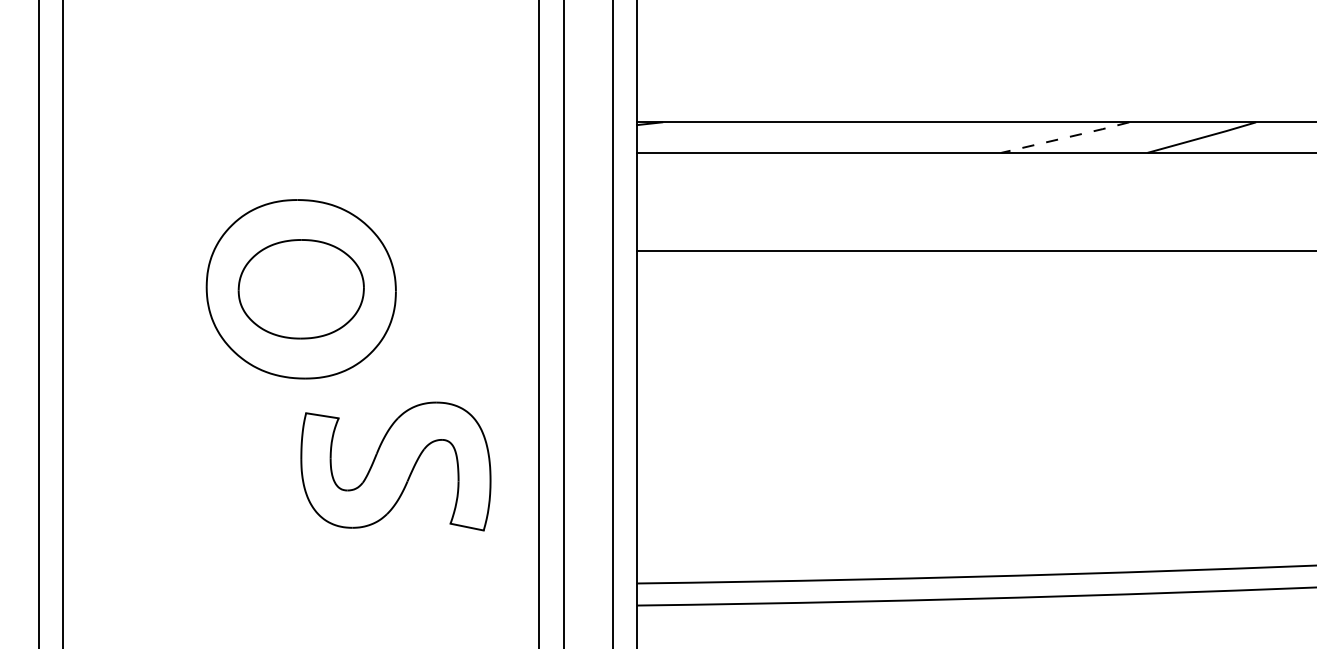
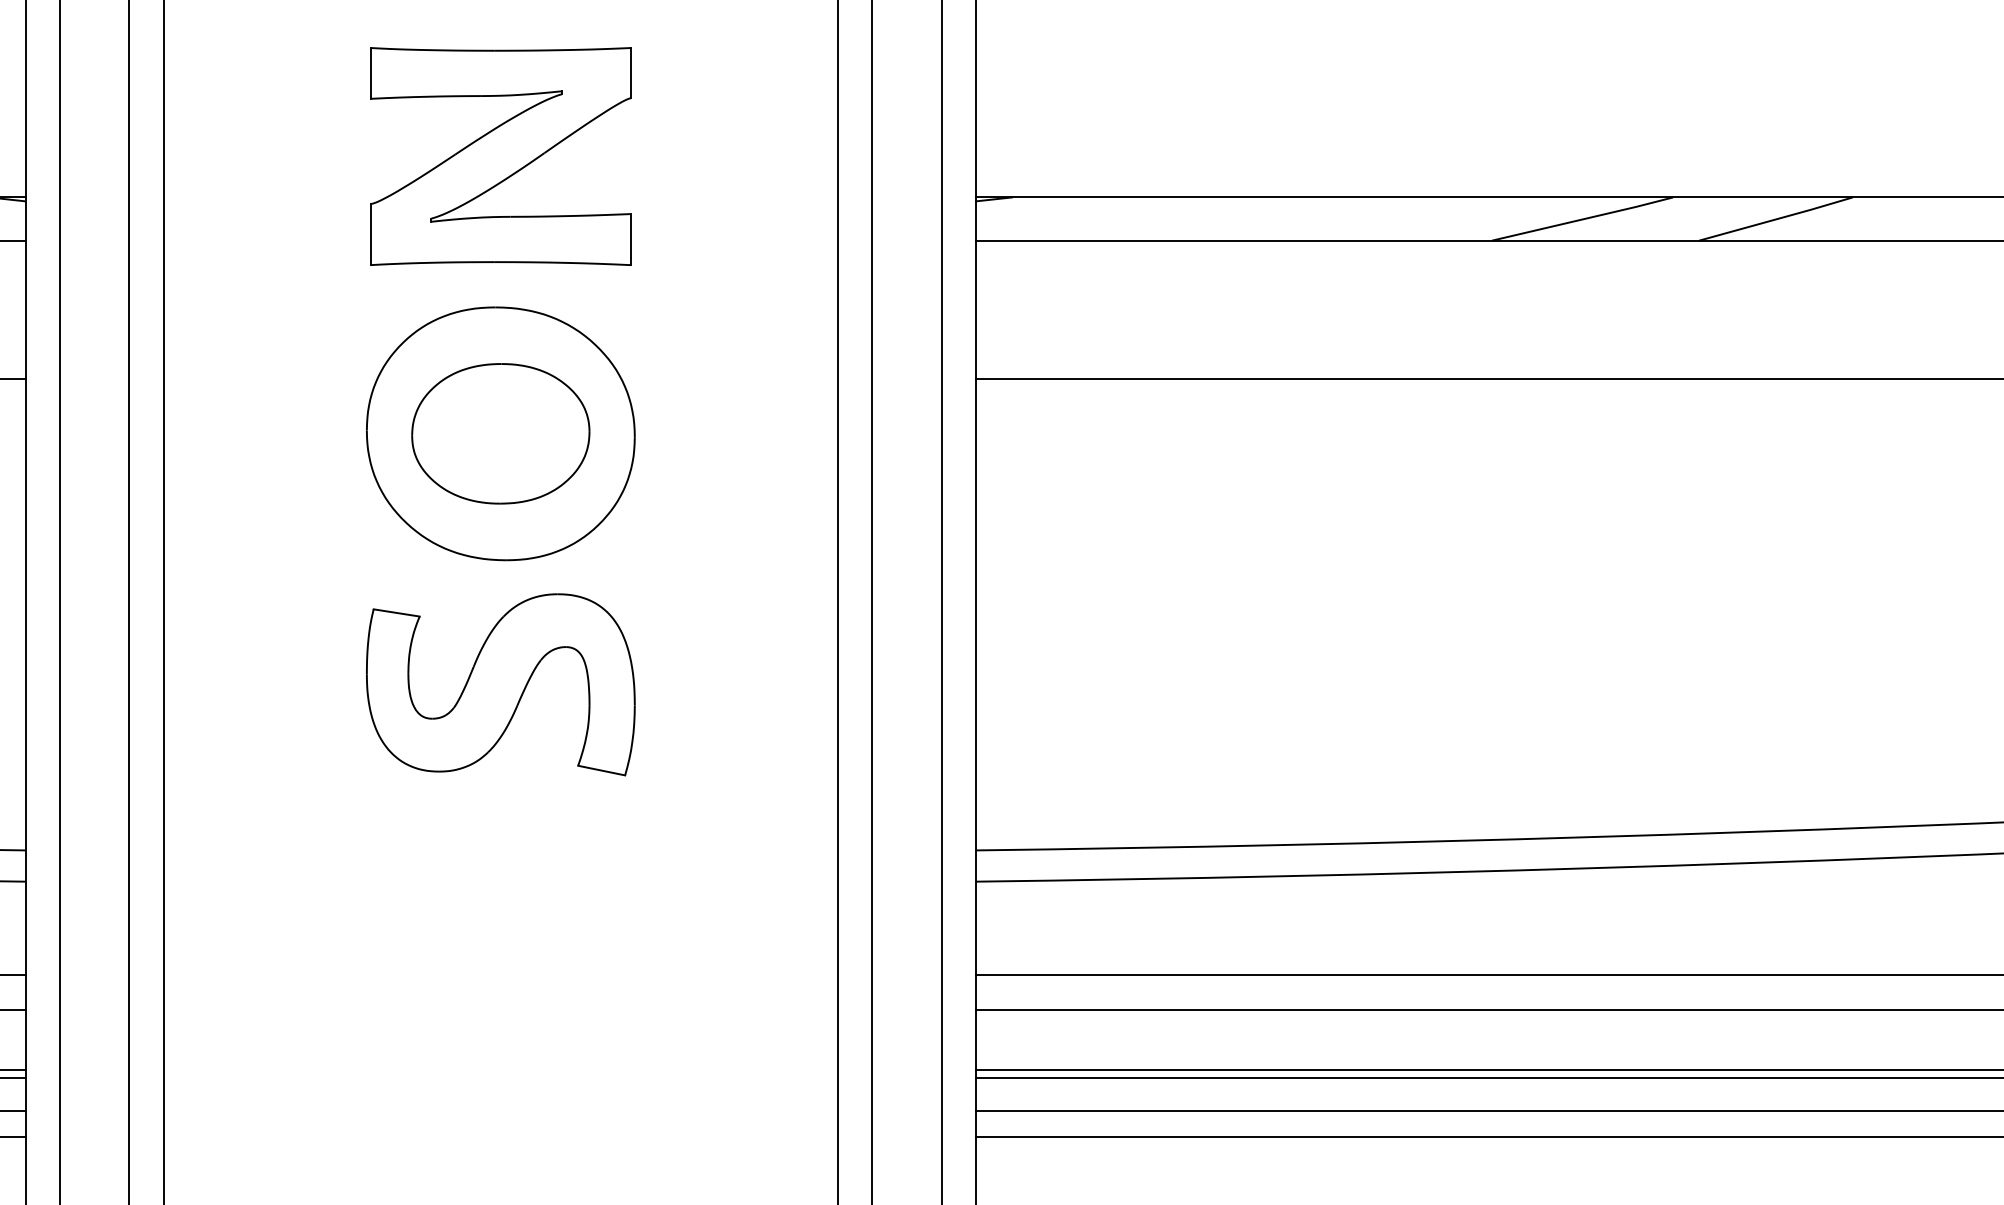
part: (301, 93) -> (500, 156), added
line: (1065, 137) -> (1583, 219), dashed -> solid
part: (395, 466) -> (500, 684), moved

